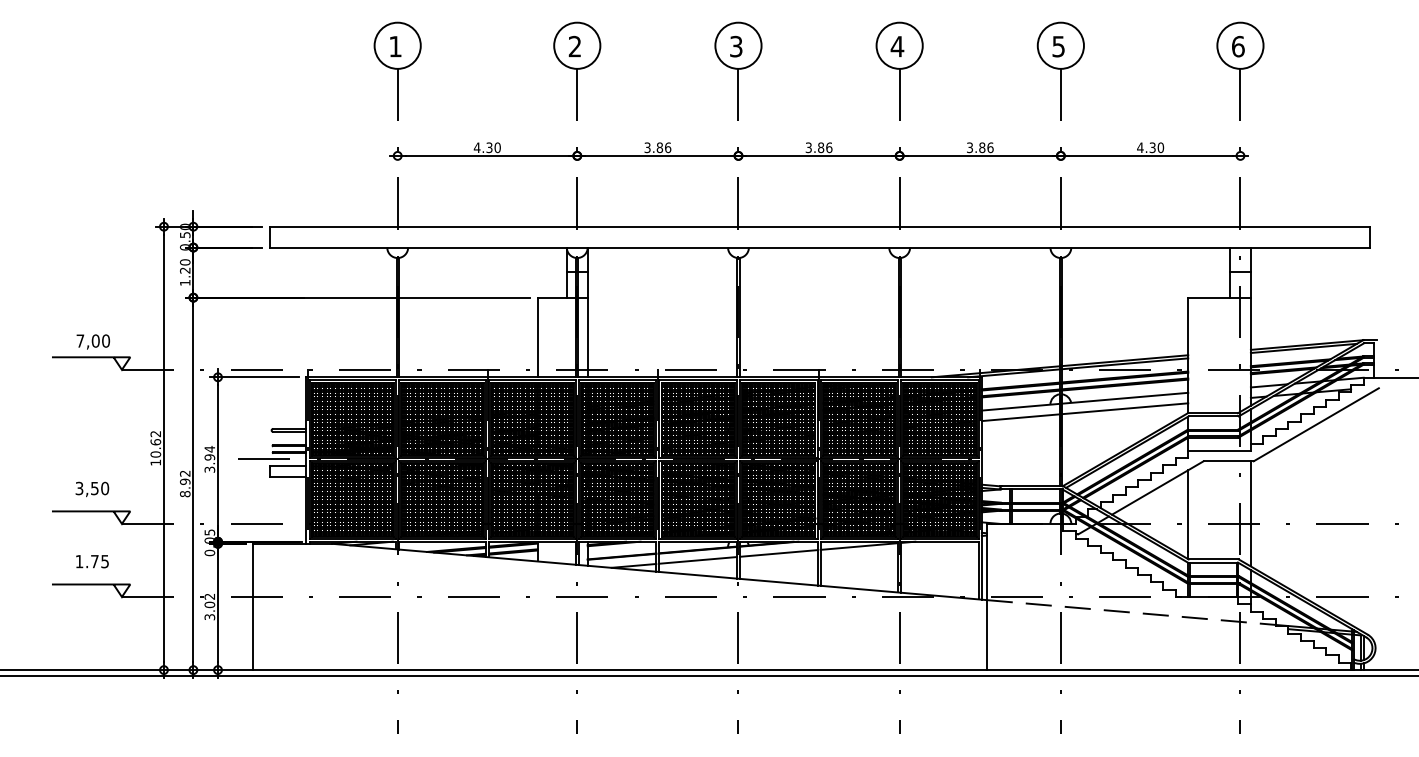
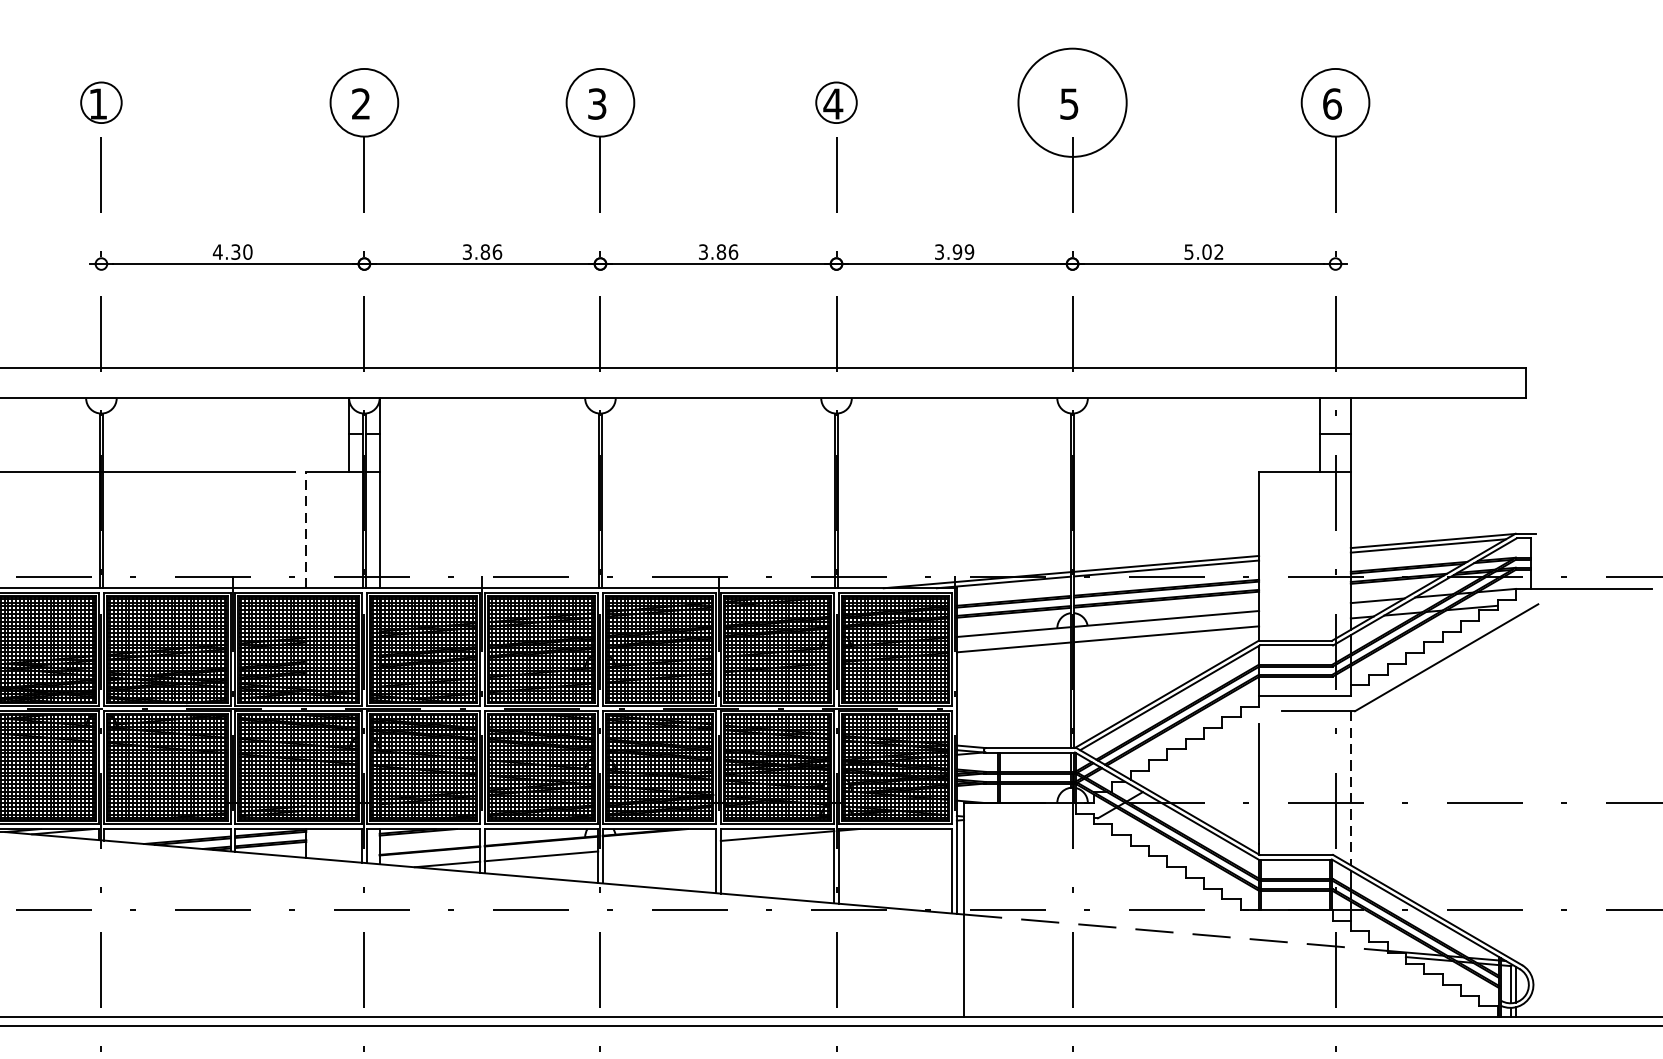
circle: (397, 45) -> (101, 102), size x0.6
circle: (899, 45) -> (836, 102), size x0.6
circle: (1060, 45) -> (1072, 102), size x1.6
text: (986, 147) -> (963, 251), 3.86 -> 3.99
text: (1150, 147) -> (1203, 251), 4.30 -> 5.02
line: (537, 337) -> (306, 529), solid -> dashed
line: (1157, 487) -> (1214, 749), removed
line: (1250, 513) -> (1350, 787), solid -> dashed
line: (778, 553) -> (659, 846), removed

